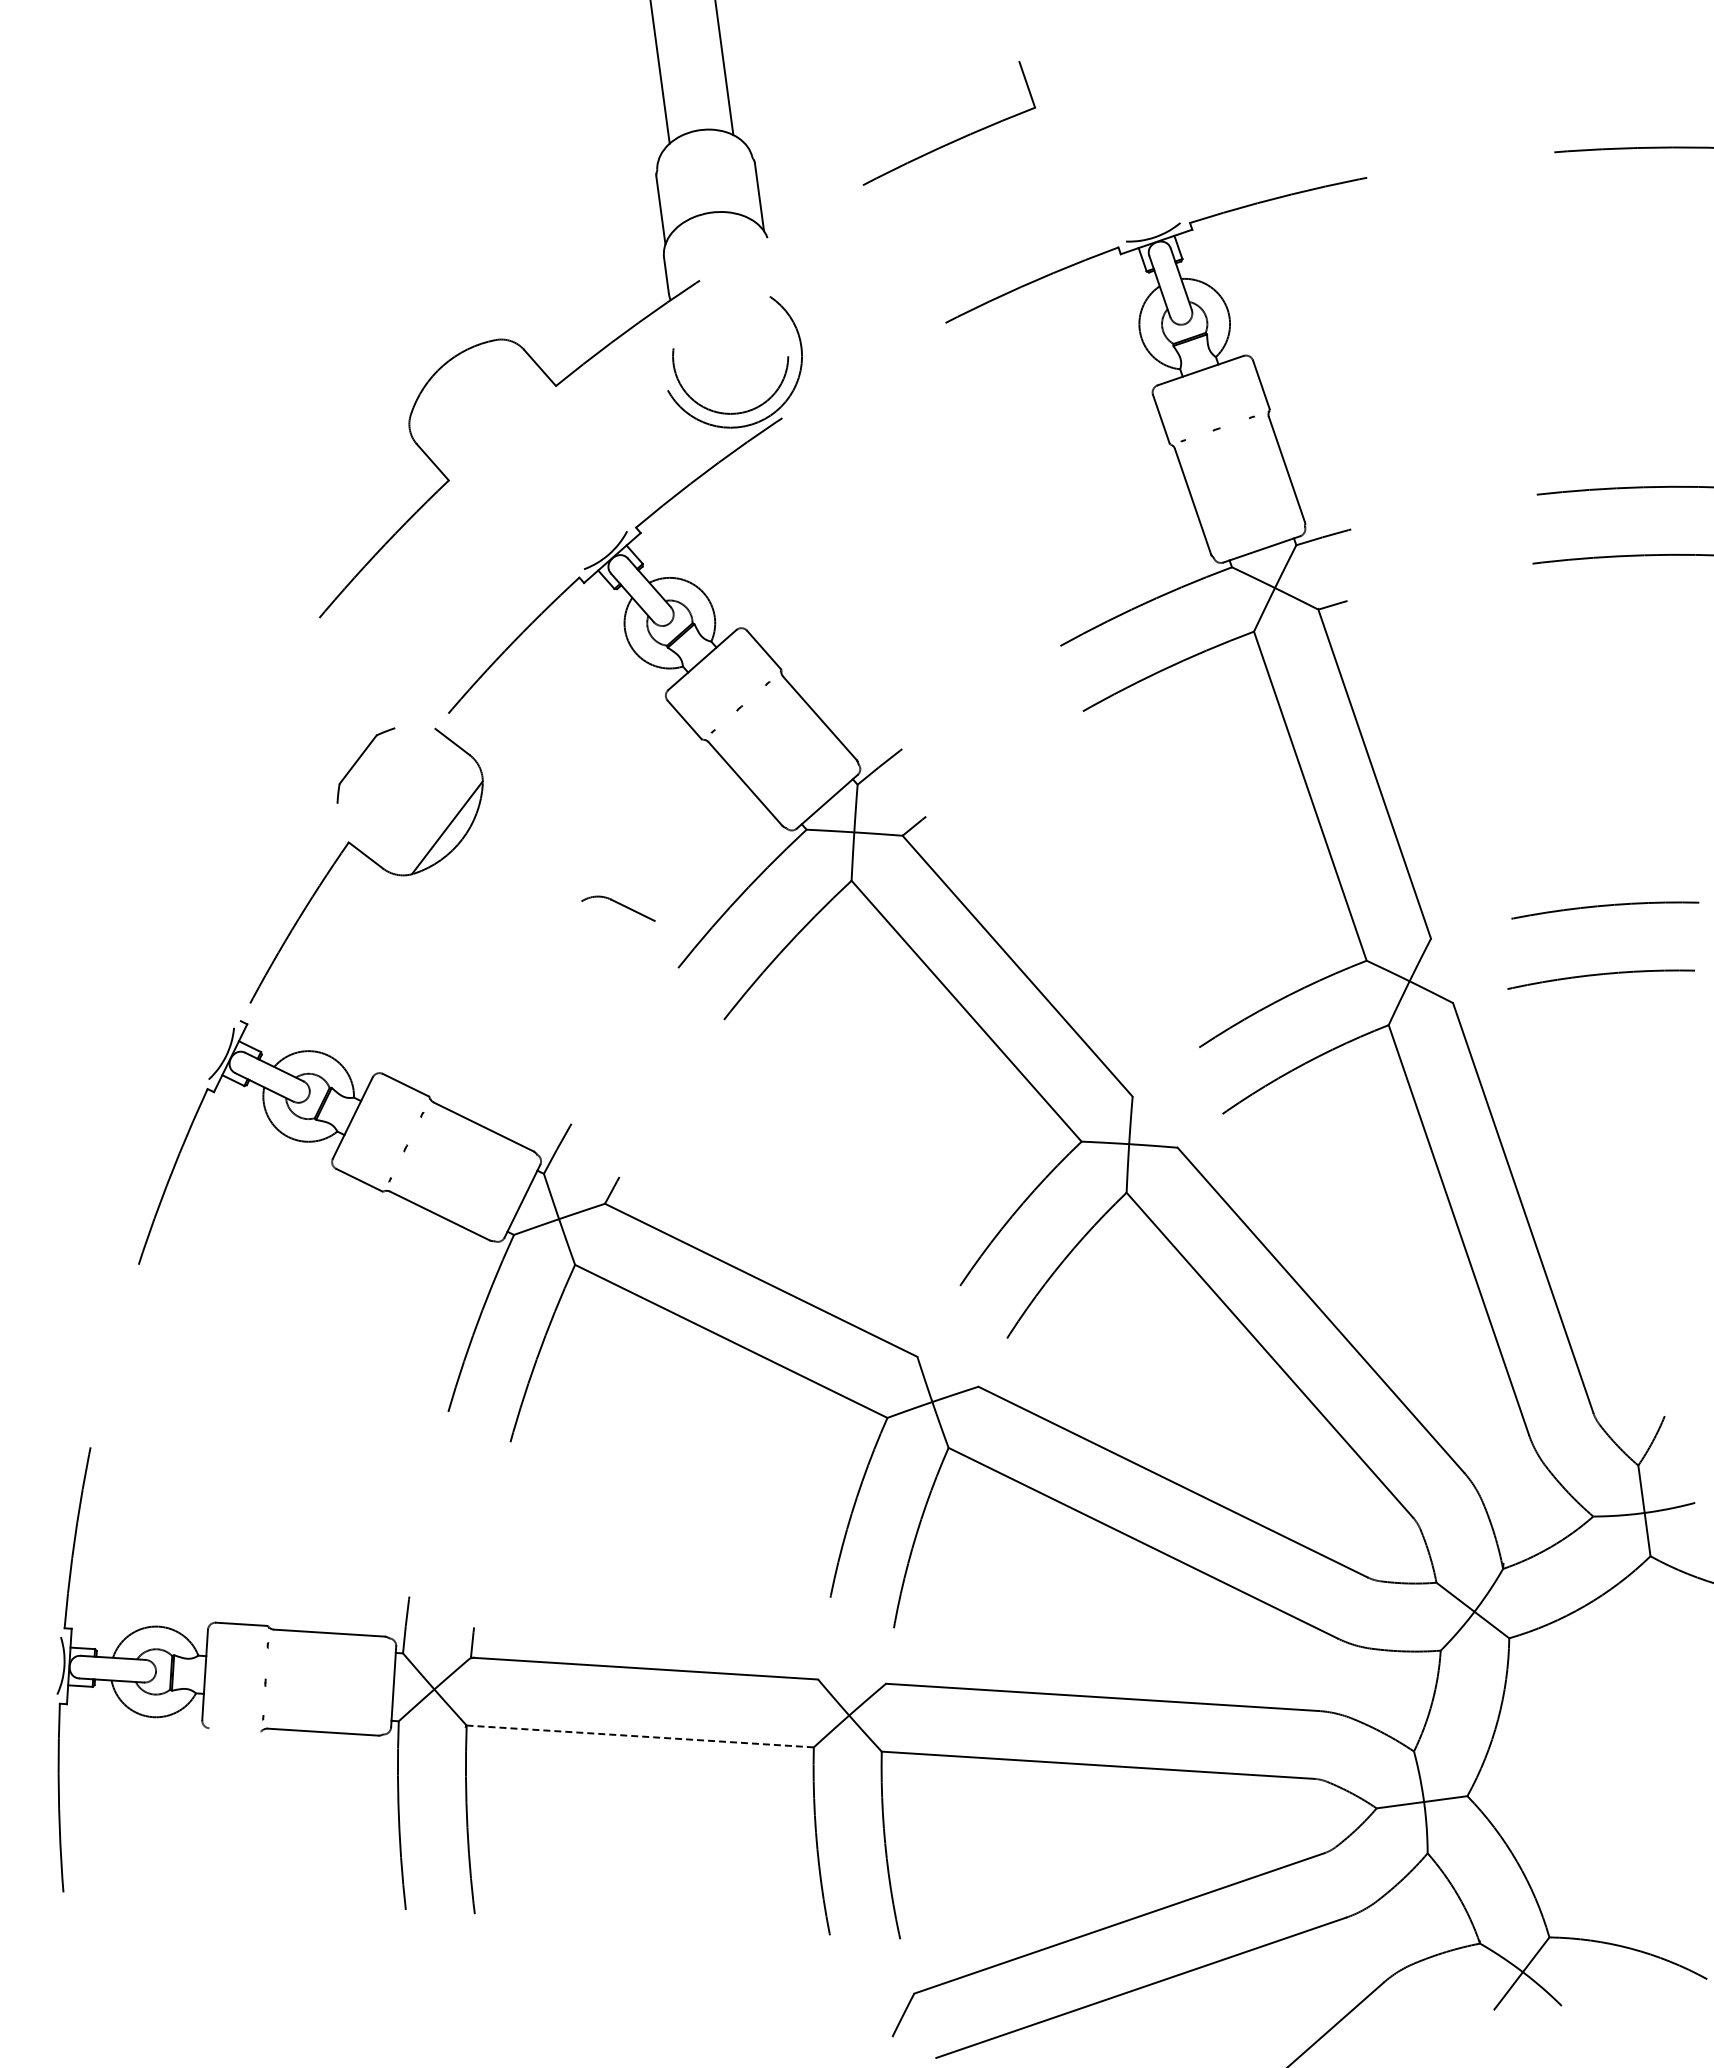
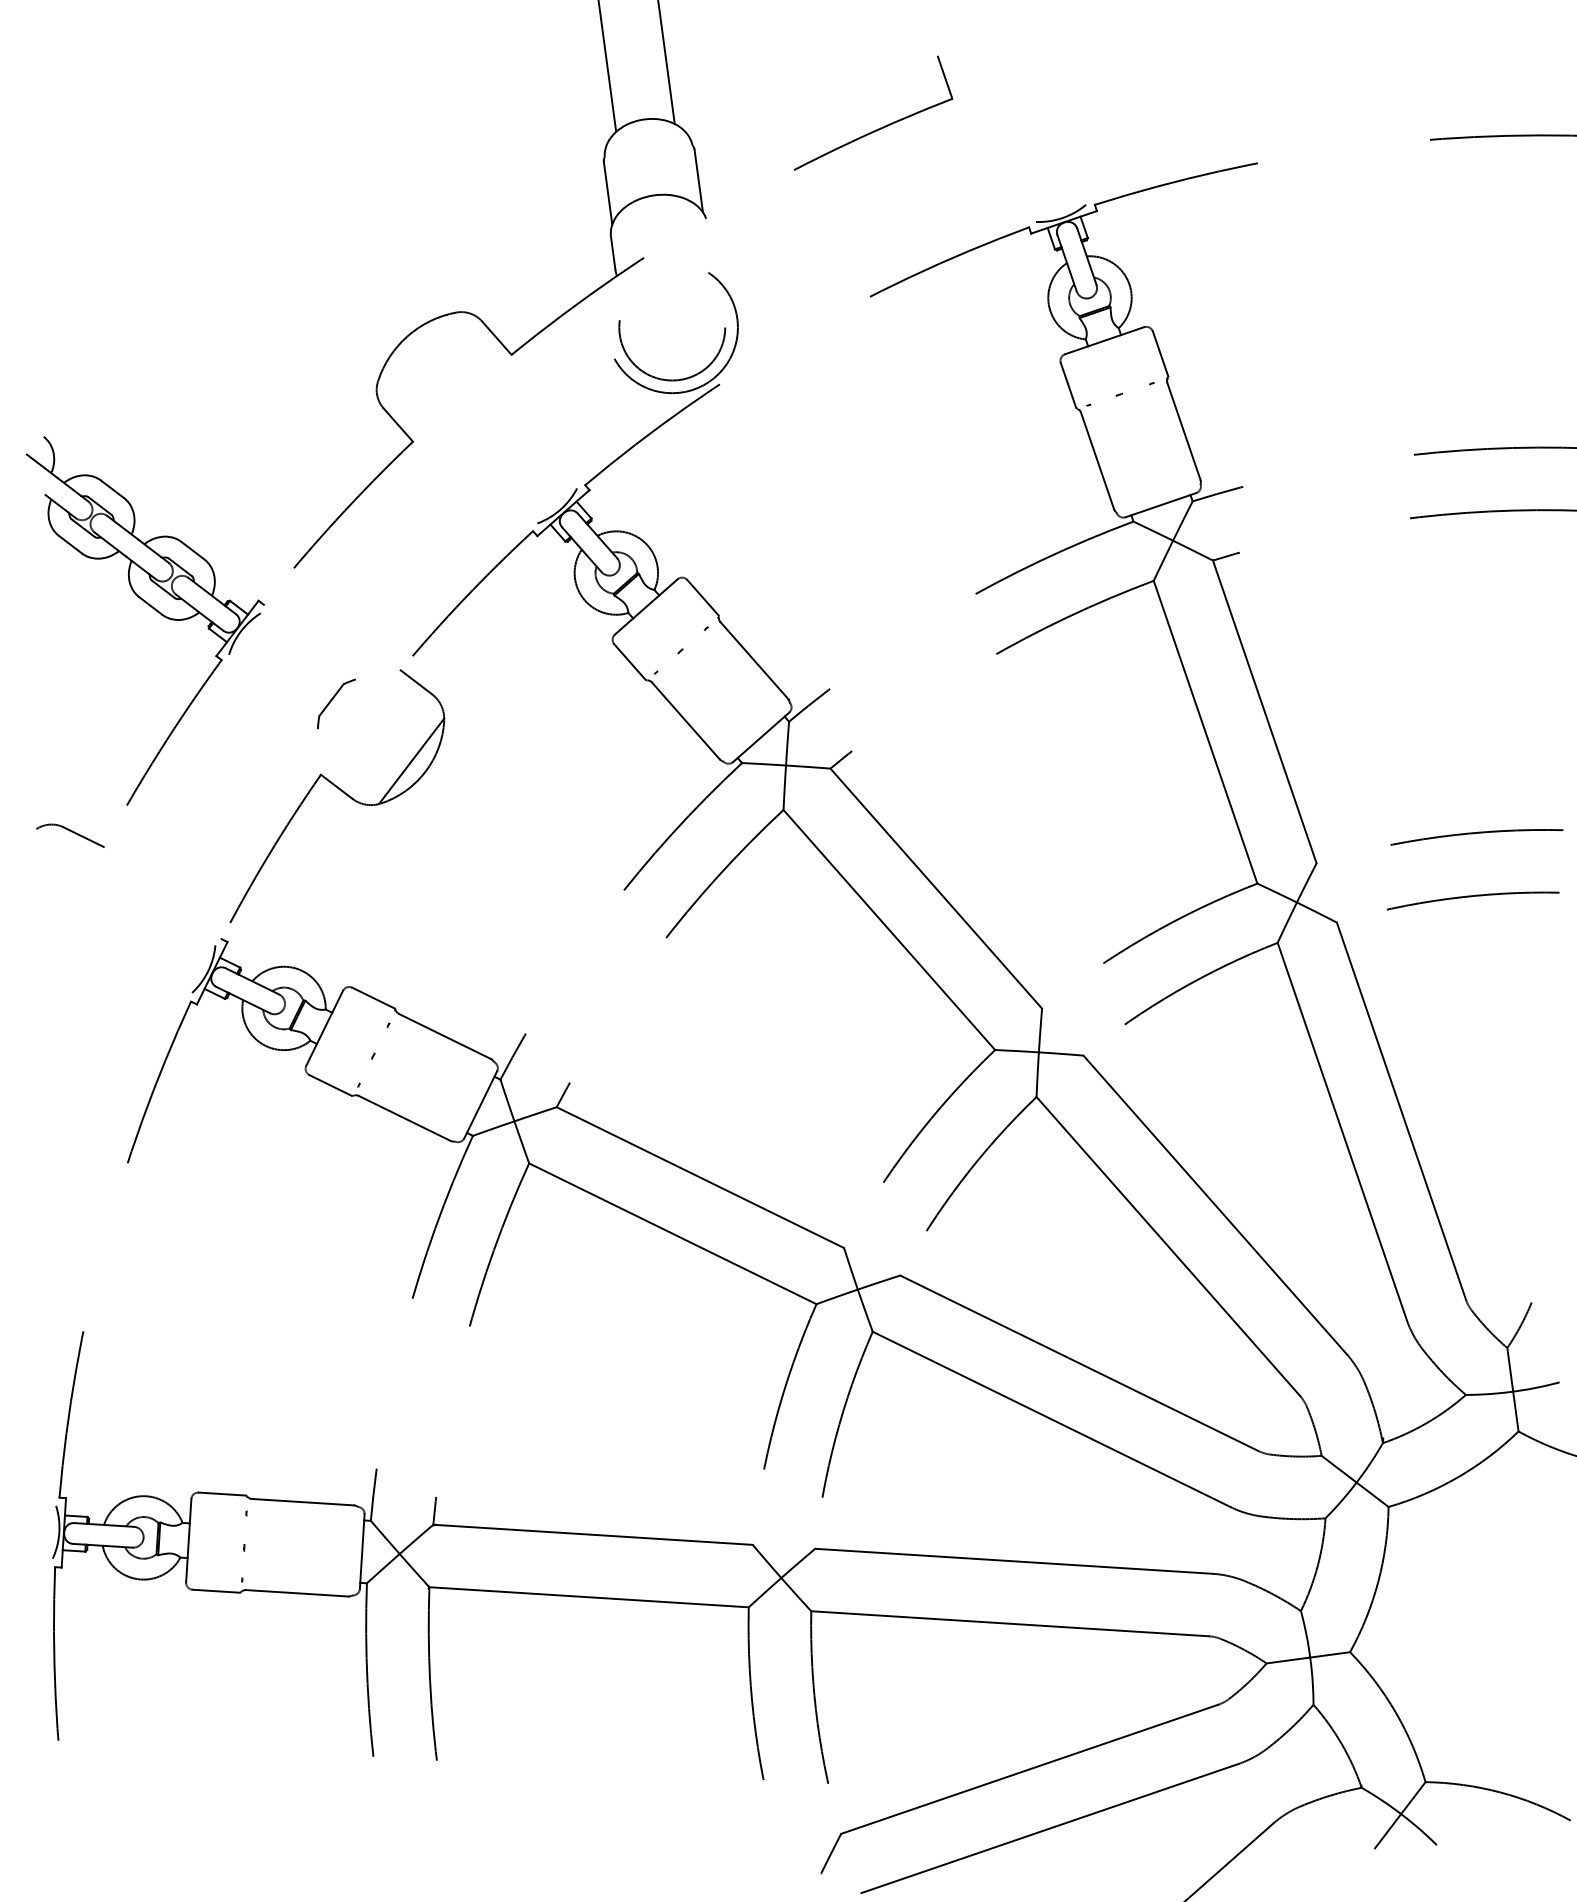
part: (166, 662) -> (153, 609), added
part: (365, 765) -> (336, 703), size x0.71
part: (618, 908) -> (70, 835), moved
line: (234, 1729) -> (215, 1590), added
line: (640, 1736) -> (589, 1597), dashed -> solid

